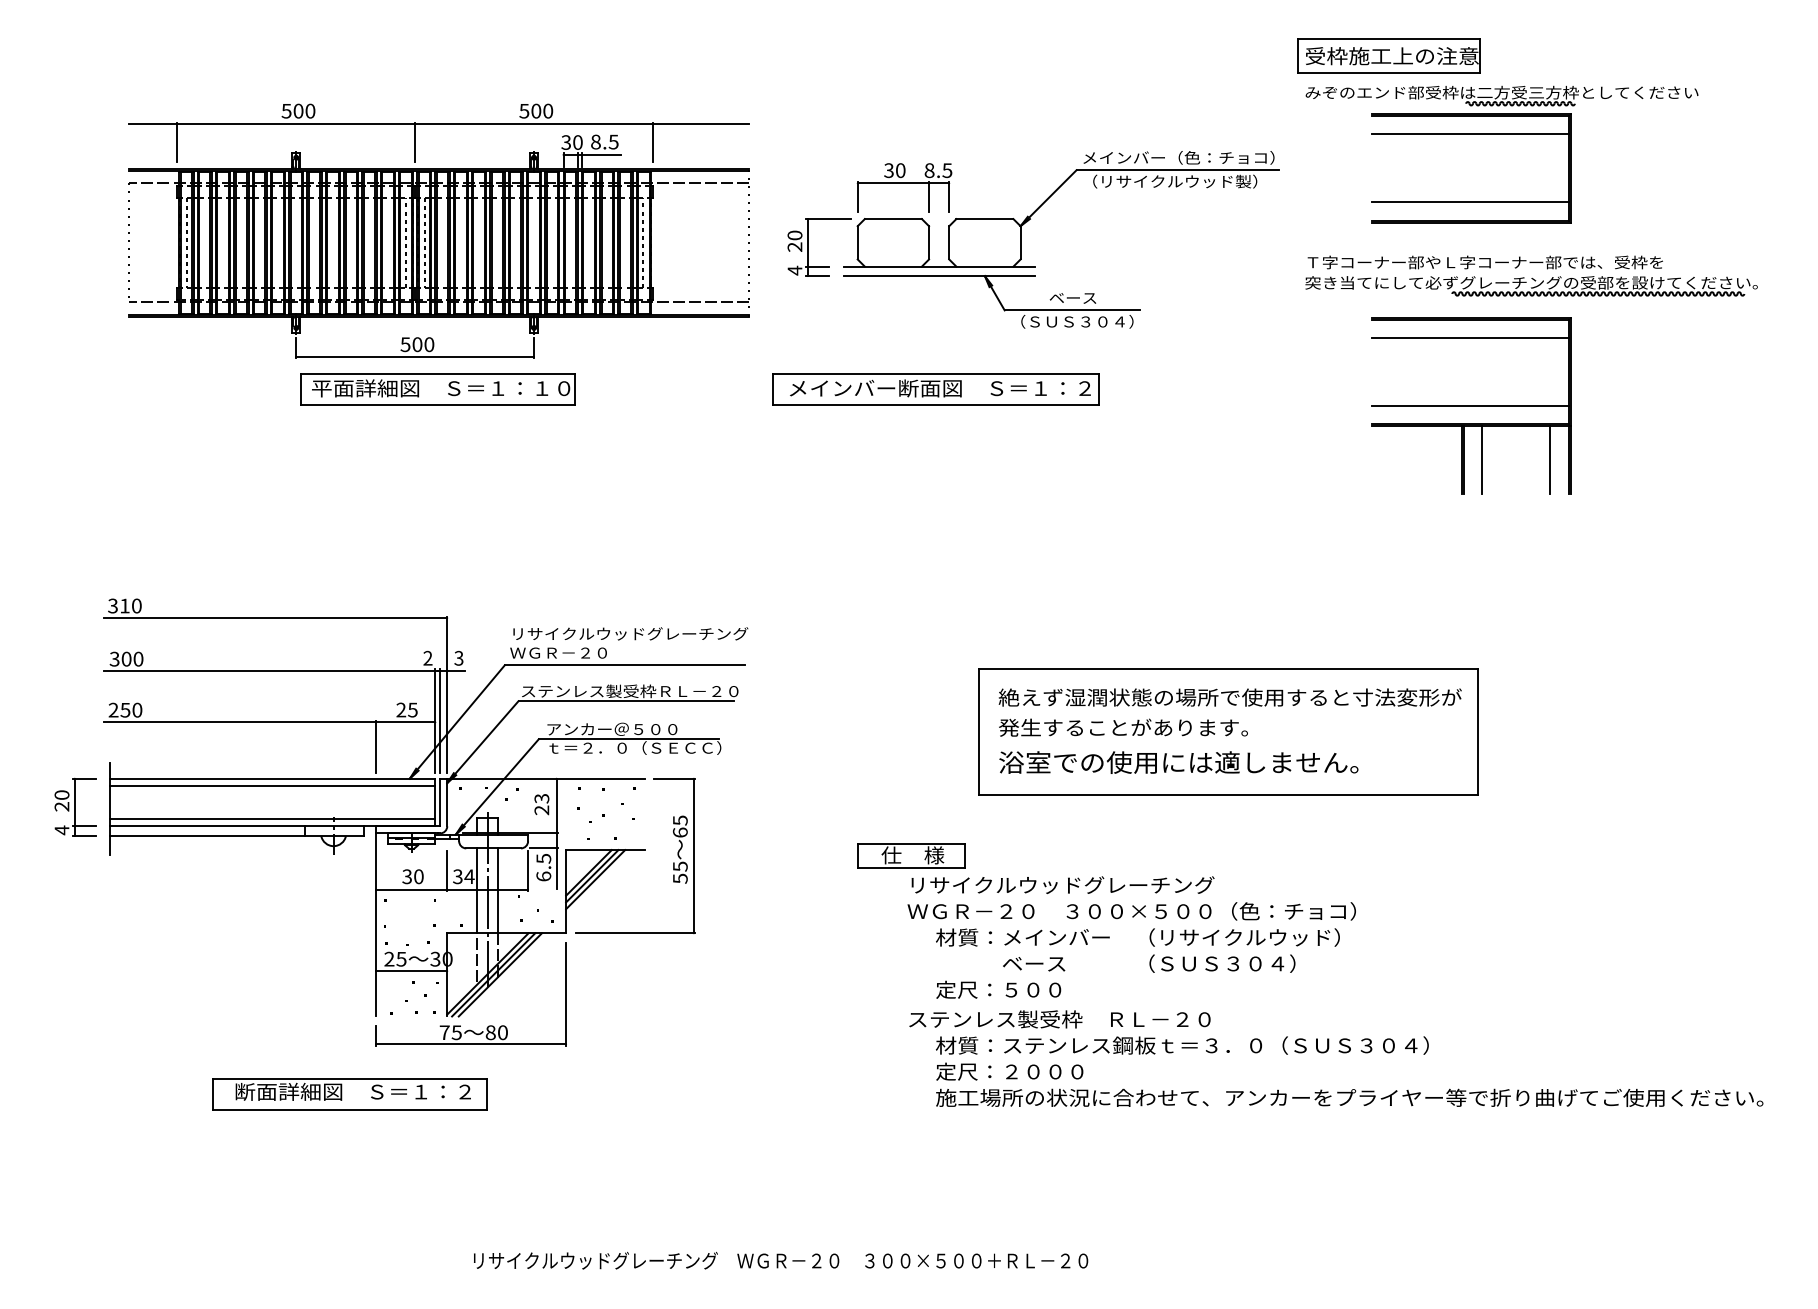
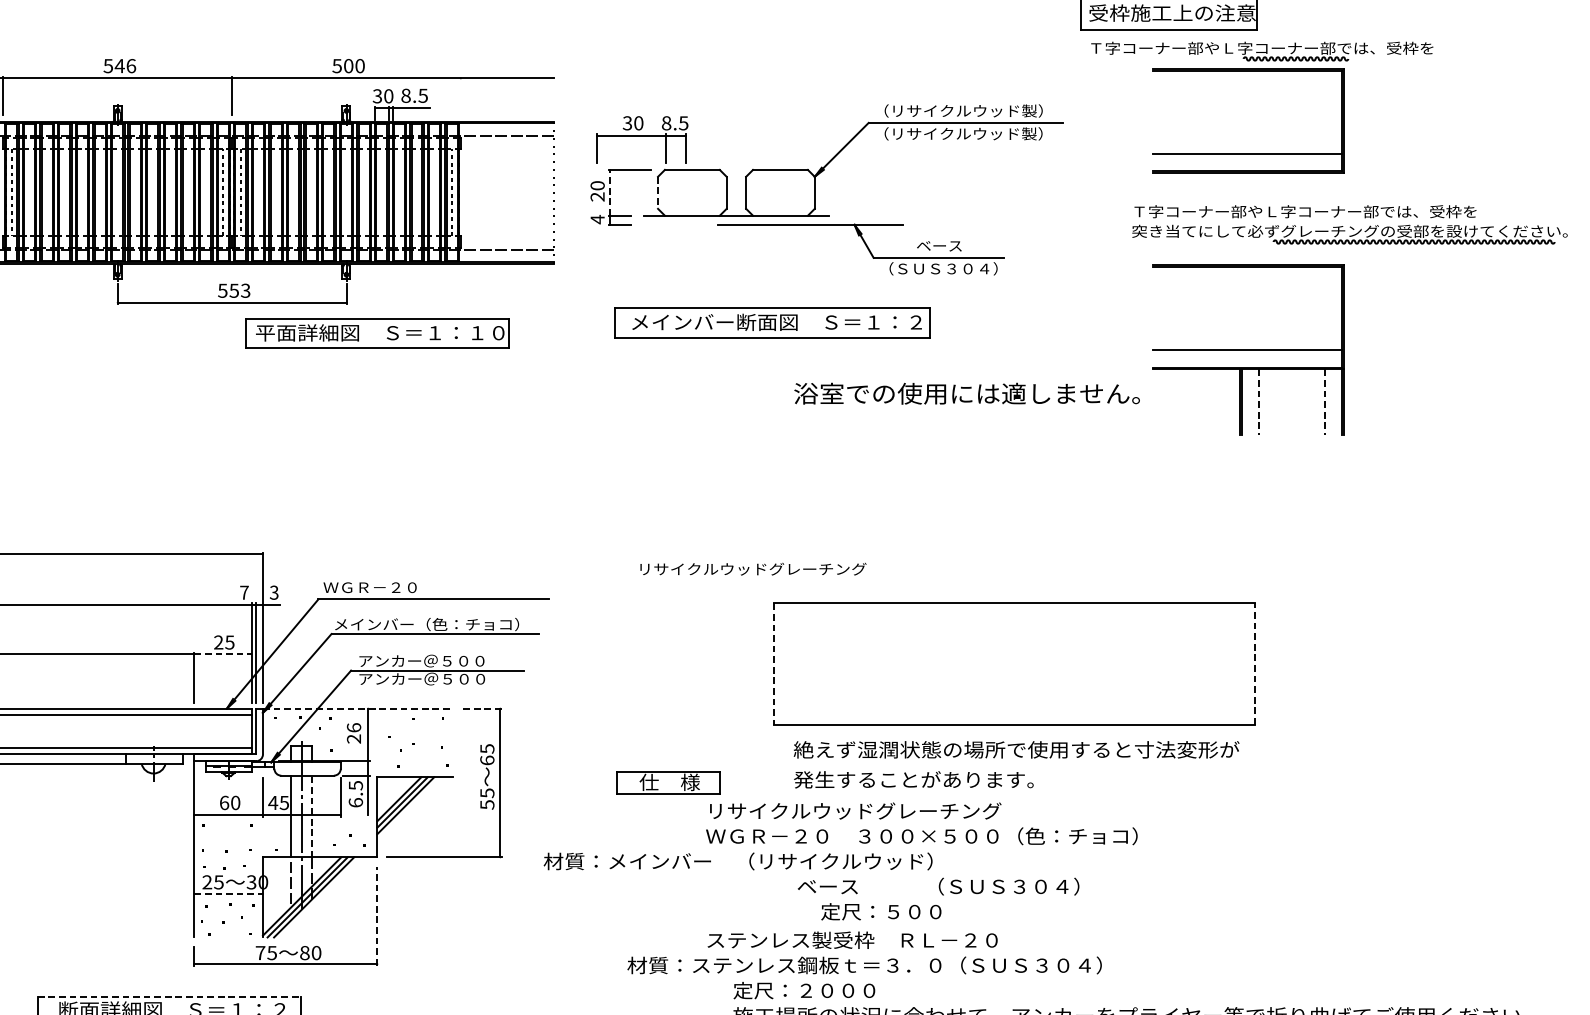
text: (1501, 92) -> (1277, 48), みぞのエンド部受枠は二方受三方枠としてください -> Ｔ字コーナー部やＬ字コーナー部では、受枠を
text: (304, 110) -> (125, 65), 500 -> 546
line: (1470, 134) -> (1247, 88), removed
line: (652, 142) -> (460, 96), removed
text: (1178, 157) -> (966, 110), メインバー（色：チョコ） -> （リサイクルウッド製）
part: (904, 187) -> (642, 139), moved
line: (807, 242) -> (609, 192), solid -> dashed
line: (857, 242) -> (657, 192), solid -> dashed
part: (1531, 275) -> (1349, 224), moved
part: (991, 301) -> (860, 249), moved
line: (1470, 338) -> (1247, 284), removed
text: (423, 344) -> (240, 290), 500 -> 553
part: (437, 389) -> (376, 333), moved
part: (935, 389) -> (772, 323), moved
line: (1482, 460) -> (1259, 402), solid -> dashed
line: (1550, 460) -> (1324, 402), solid -> dashed
text: (630, 633) -> (753, 568), moved
text: (427, 657) -> (243, 591), 2 -> 7
text: (630, 691) -> (439, 624), ステンレス製受枠ＲＬ－２０ -> メインバー（色：チョコ）
text: (1229, 697) -> (1015, 749), moved
line: (405, 722) -> (222, 654), solid -> dashed
text: (1123, 727) -> (913, 779), moved
line: (1478, 731) -> (1255, 663), solid -> dashed
line: (978, 732) -> (774, 664), solid -> dashed
text: (634, 747) -> (443, 678), ｔ＝２．０（ＳＥＣＣ） -> アンカー＠５００
text: (1178, 762) -> (966, 393), moved
line: (545, 778) -> (357, 708), solid -> dashed
line: (674, 778) -> (481, 708), solid -> dashed
text: (541, 798) -> (353, 727), 23 -> 26
part: (911, 855) -> (668, 782), moved
text: (407, 876) -> (224, 802), 30 -> 60
text: (463, 876) -> (278, 802), 34 -> 45
line: (498, 890) -> (312, 816), solid -> dashed
text: (1137, 937) -> (737, 861), moved
line: (411, 971) -> (228, 894), solid -> dashed
text: (998, 989) -> (881, 911), moved
line: (566, 993) -> (377, 915), solid -> dashed
text: (1182, 1045) -> (864, 965), moved
line: (350, 1078) -> (169, 997), solid -> dashed

